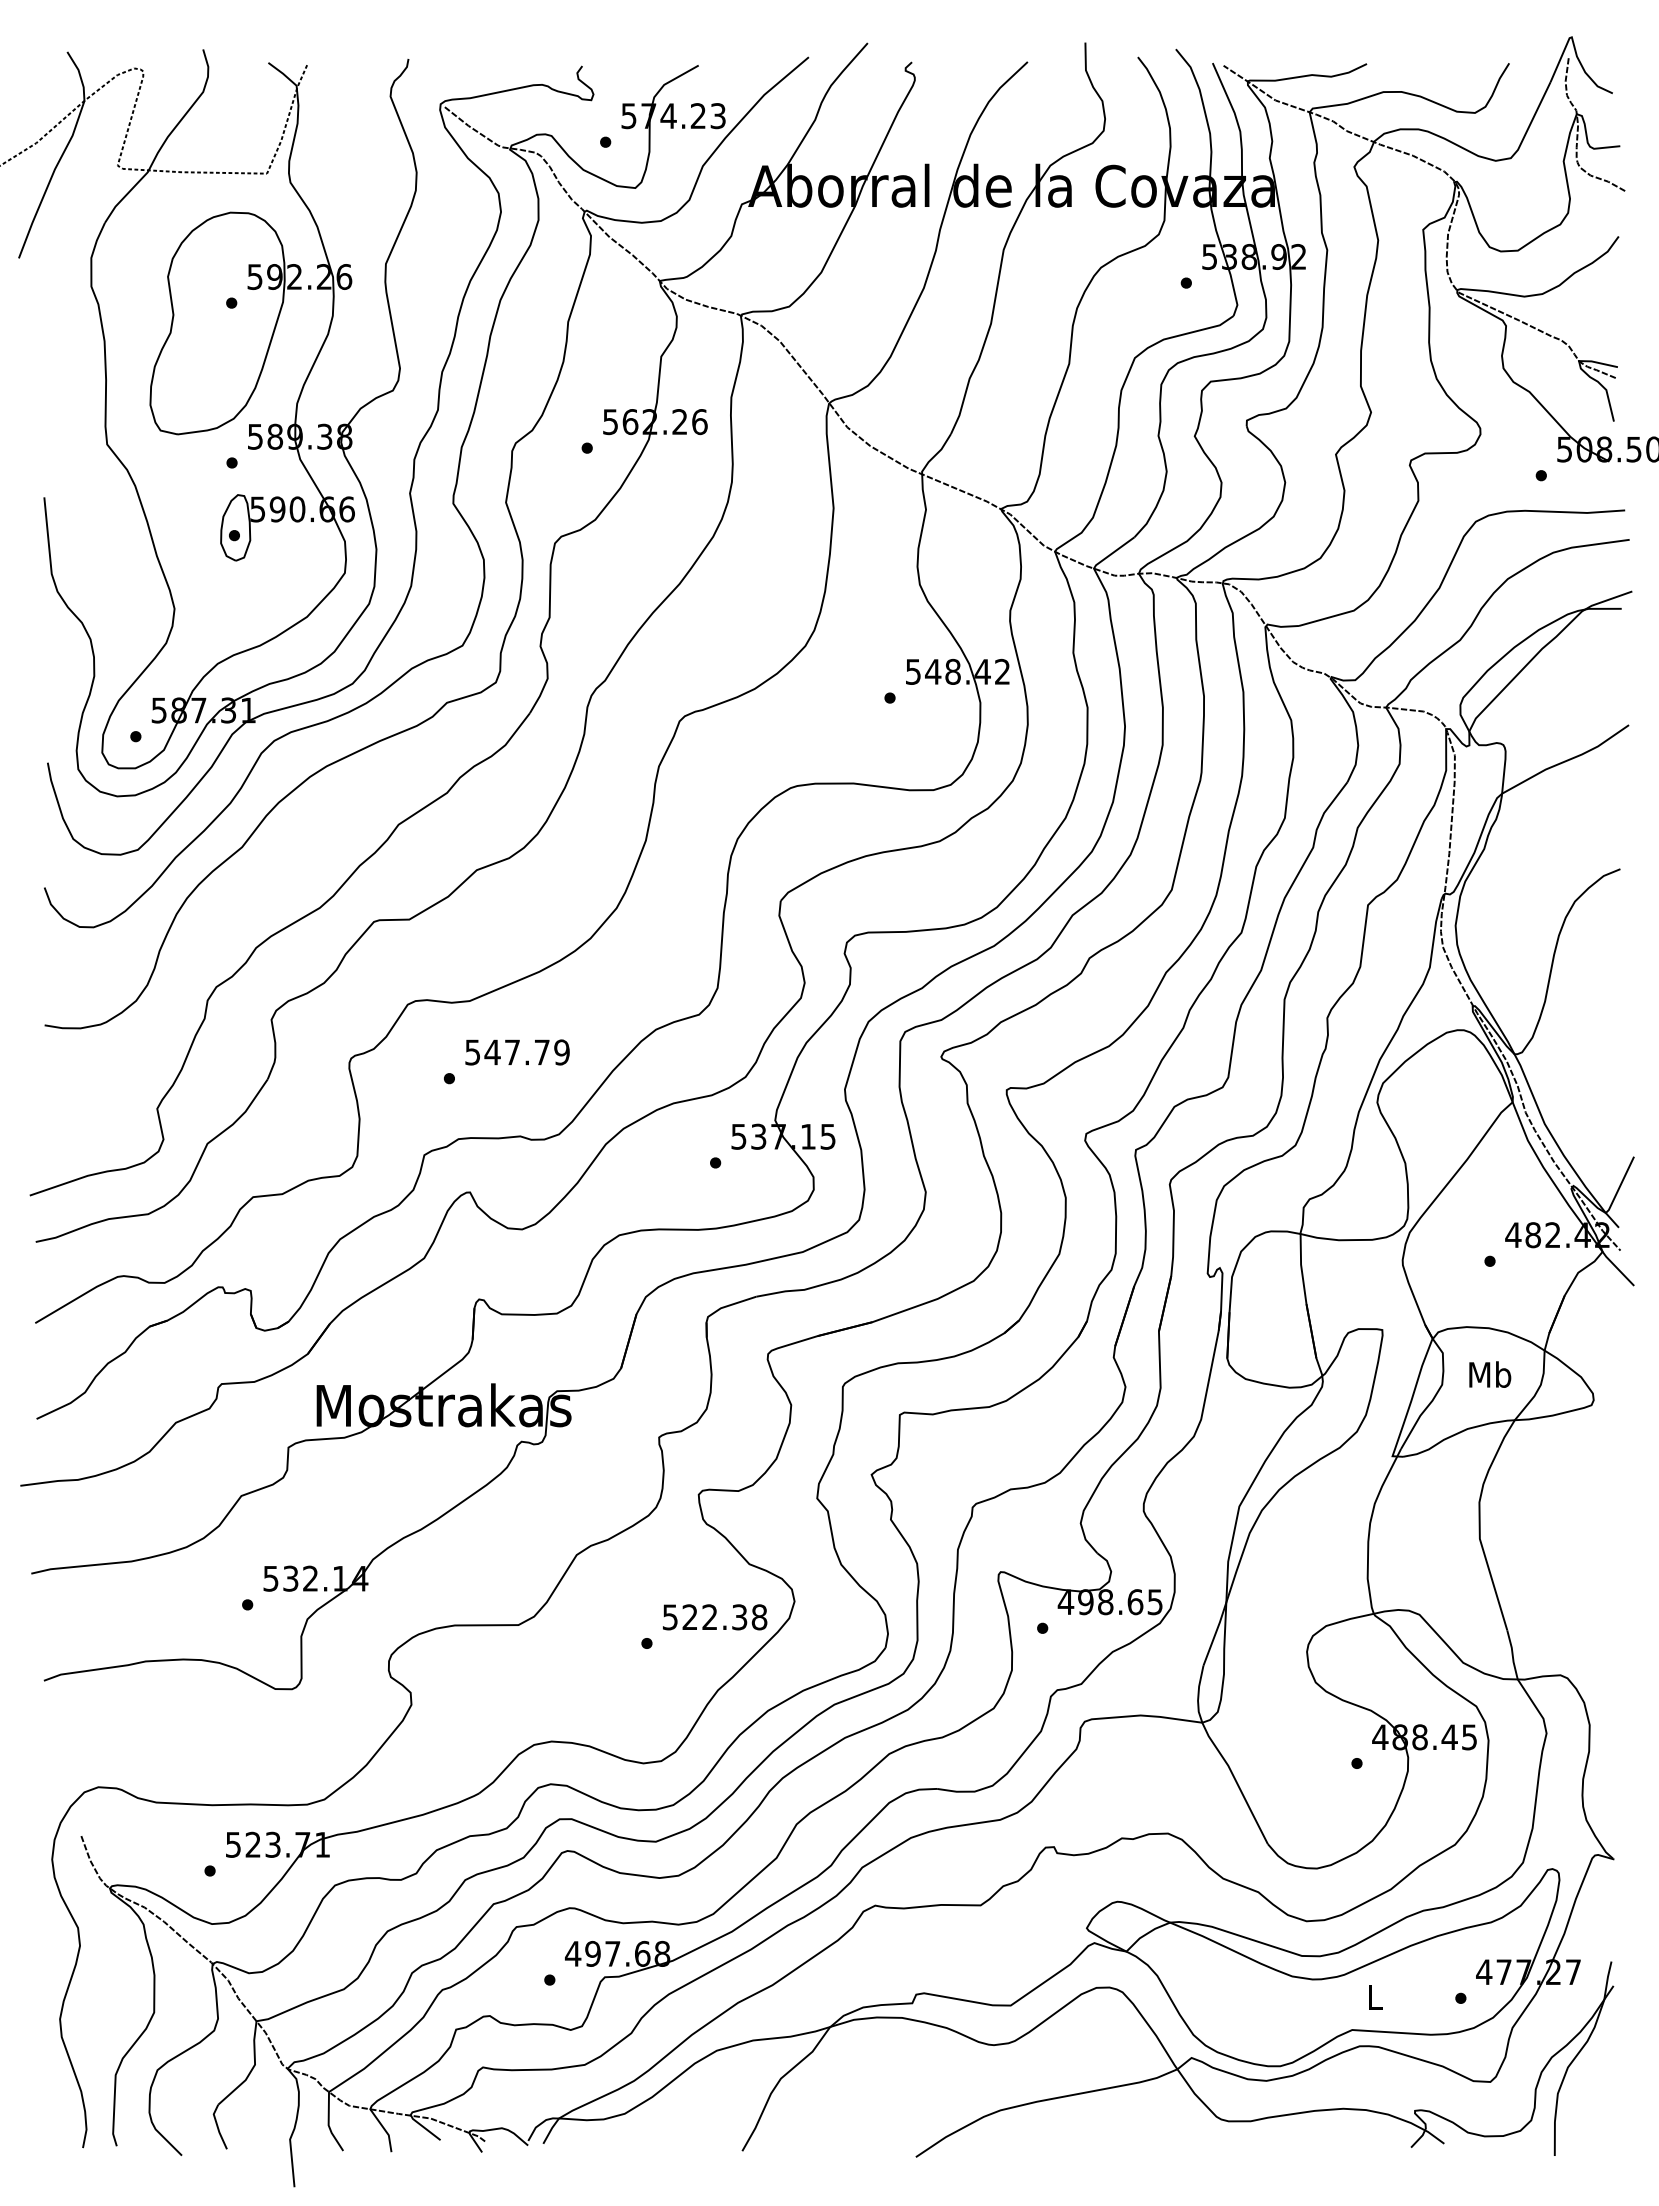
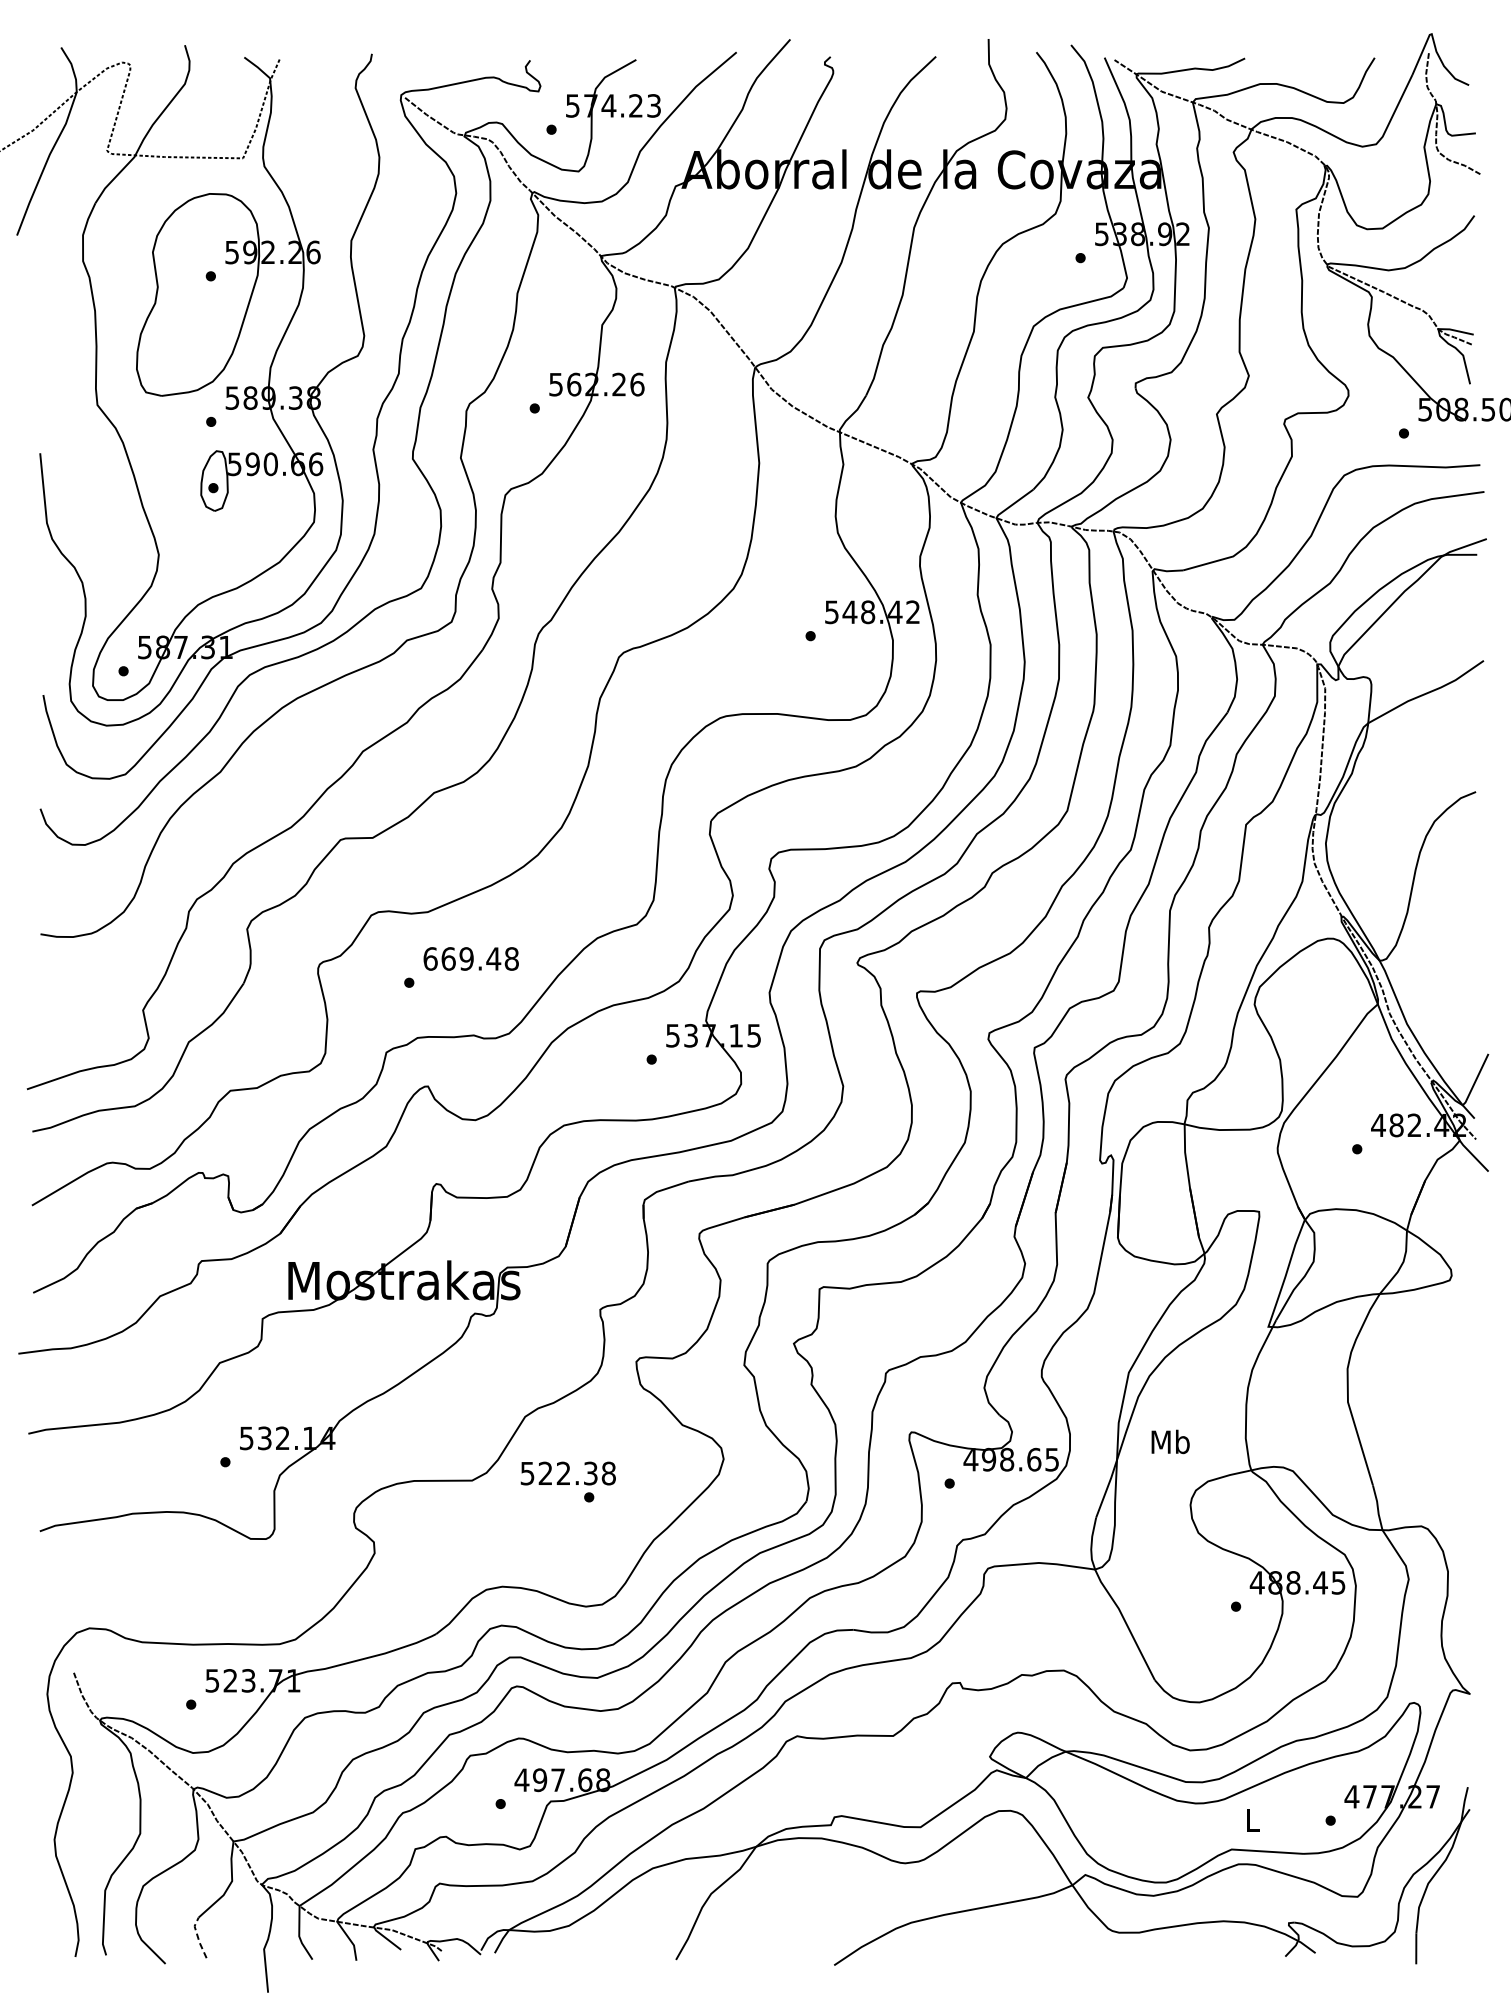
text: (517, 1052) -> (471, 958), 547.79 -> 669.48
text: (1490, 1374) -> (1170, 1441), moved
text: (715, 1617) -> (568, 1473), moved
line: (217, 2126) -> (197, 1937), solid -> dashed

